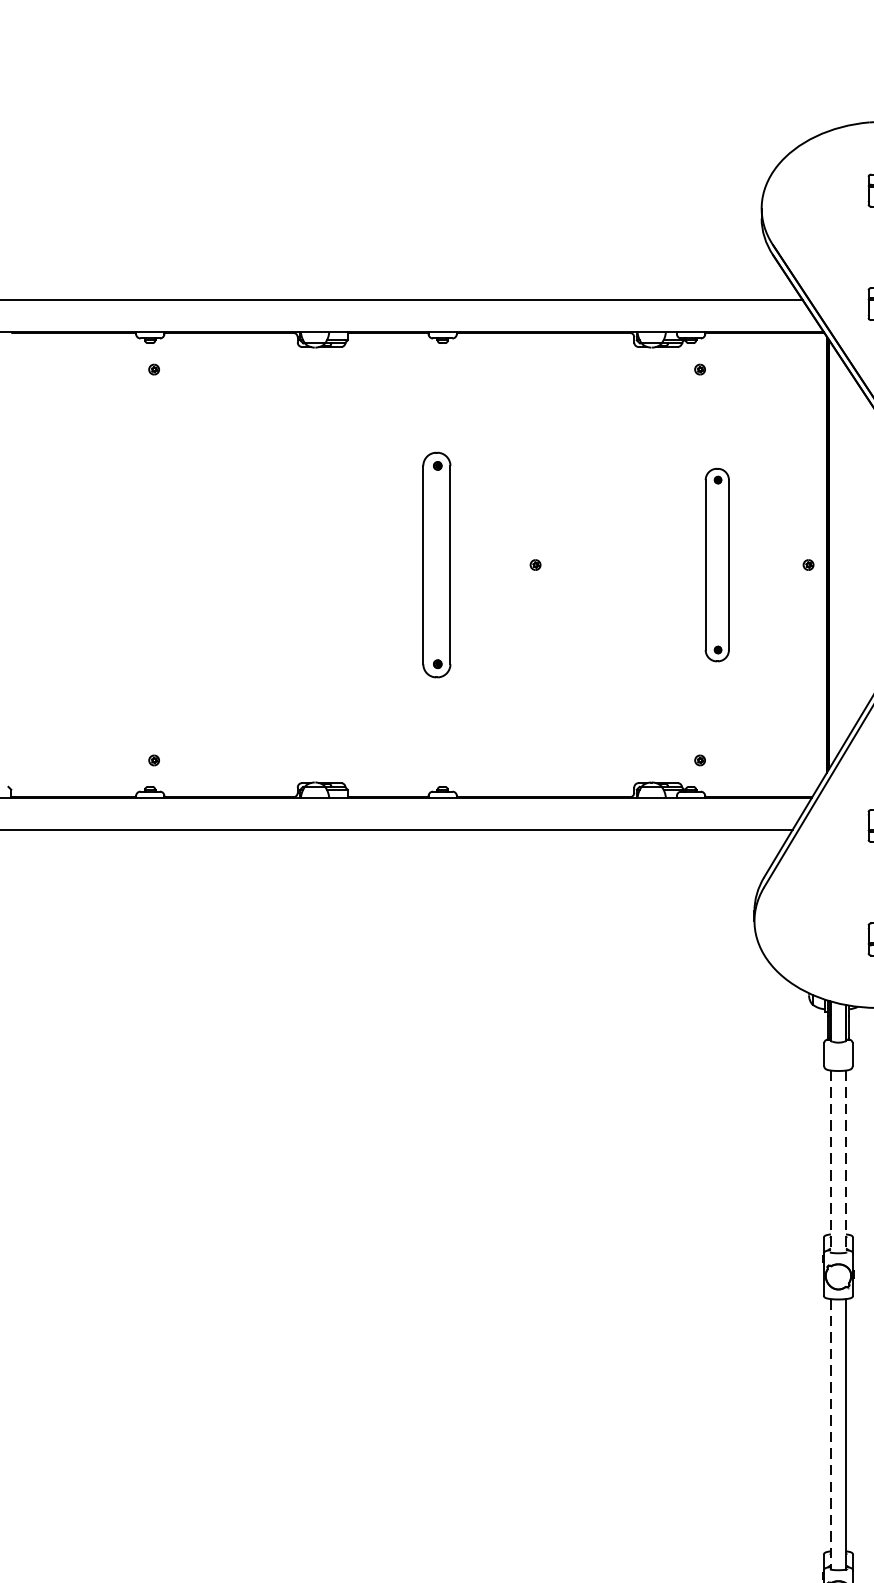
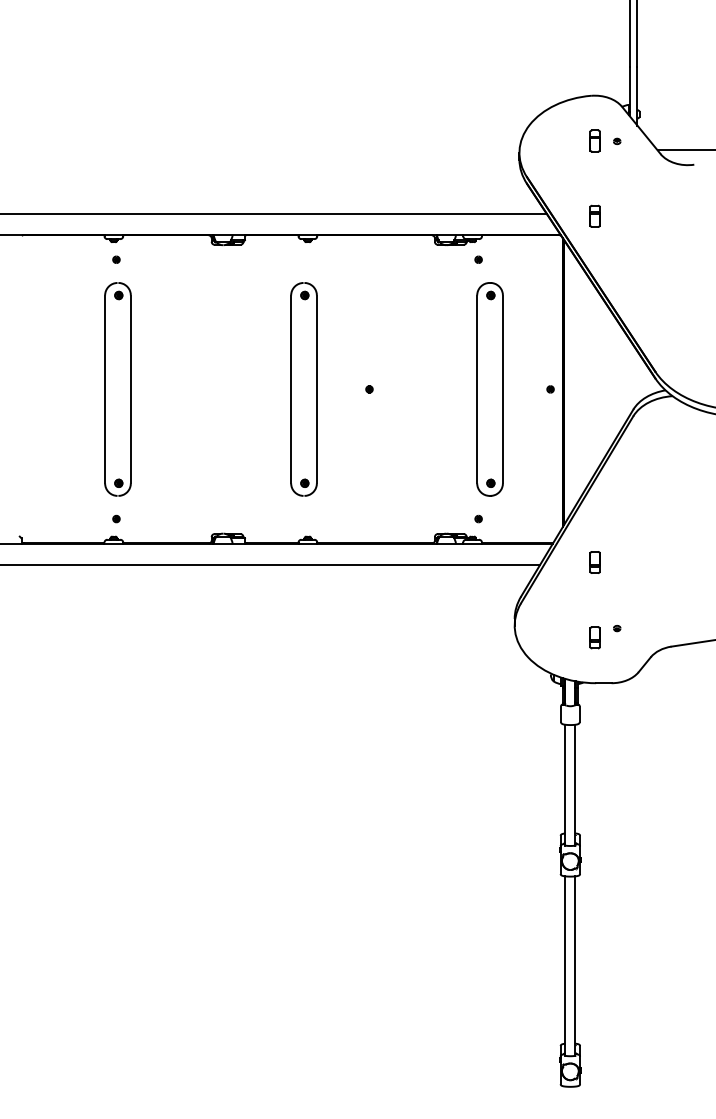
part: (155, 565) -> (117, 389), added
part: (436, 565) -> (303, 389), size x1.43
part: (716, 565) -> (489, 389), size x1.67
line: (831, 1162) -> (565, 785), dashed -> solid
line: (846, 1162) -> (575, 785), dashed -> solid
line: (831, 1434) -> (565, 966), dashed -> solid

